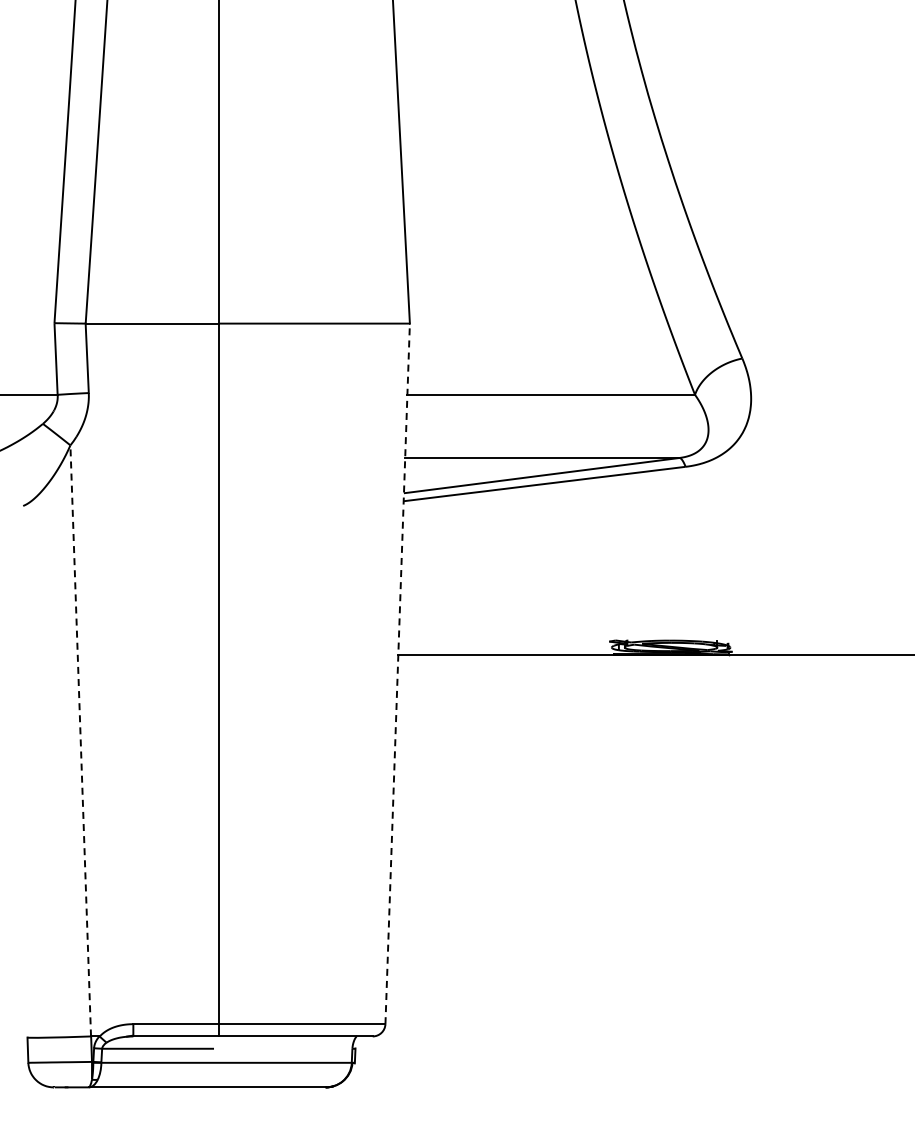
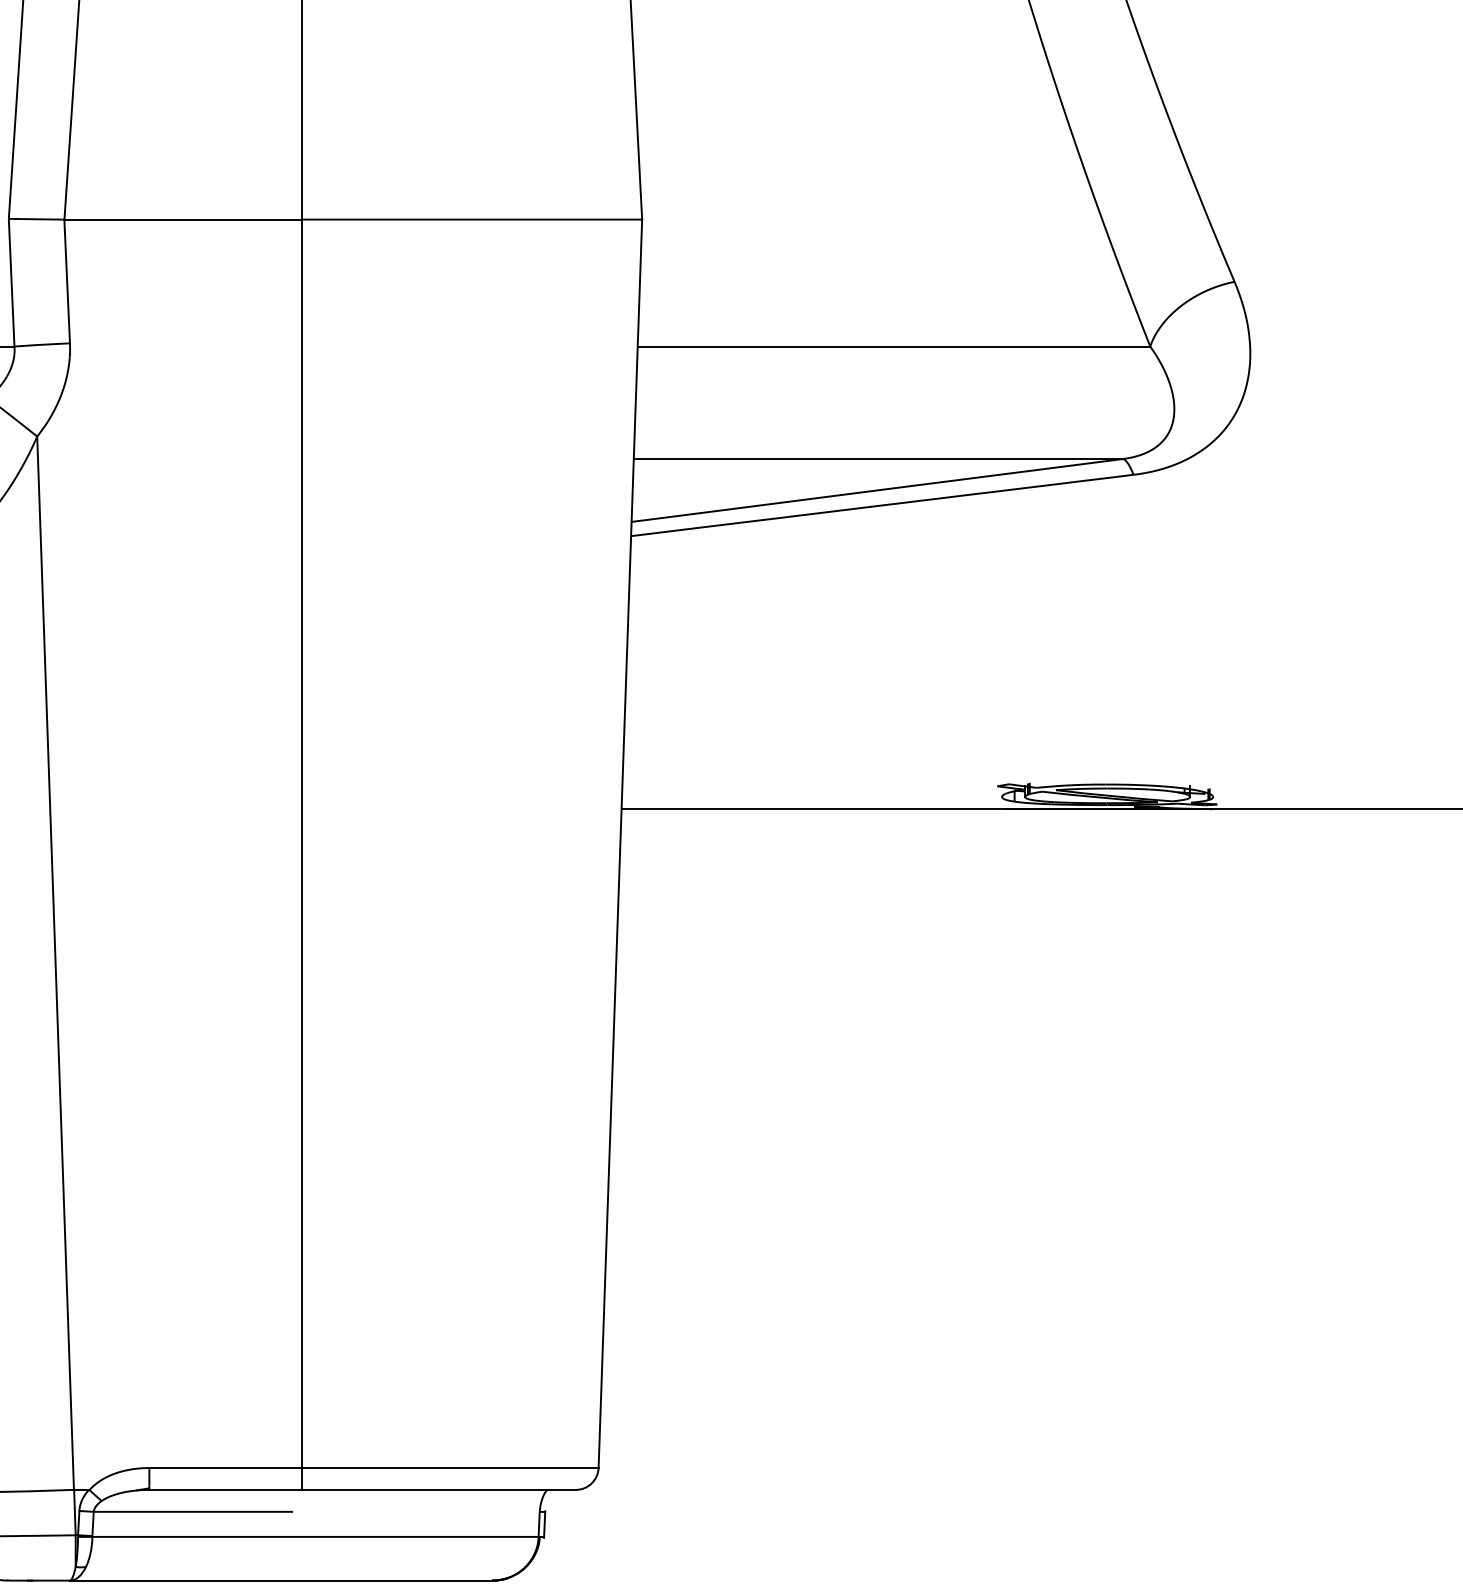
line: (397, 673) -> (620, 843), dashed -> solid
line: (80, 740) -> (55, 962), dashed -> solid

